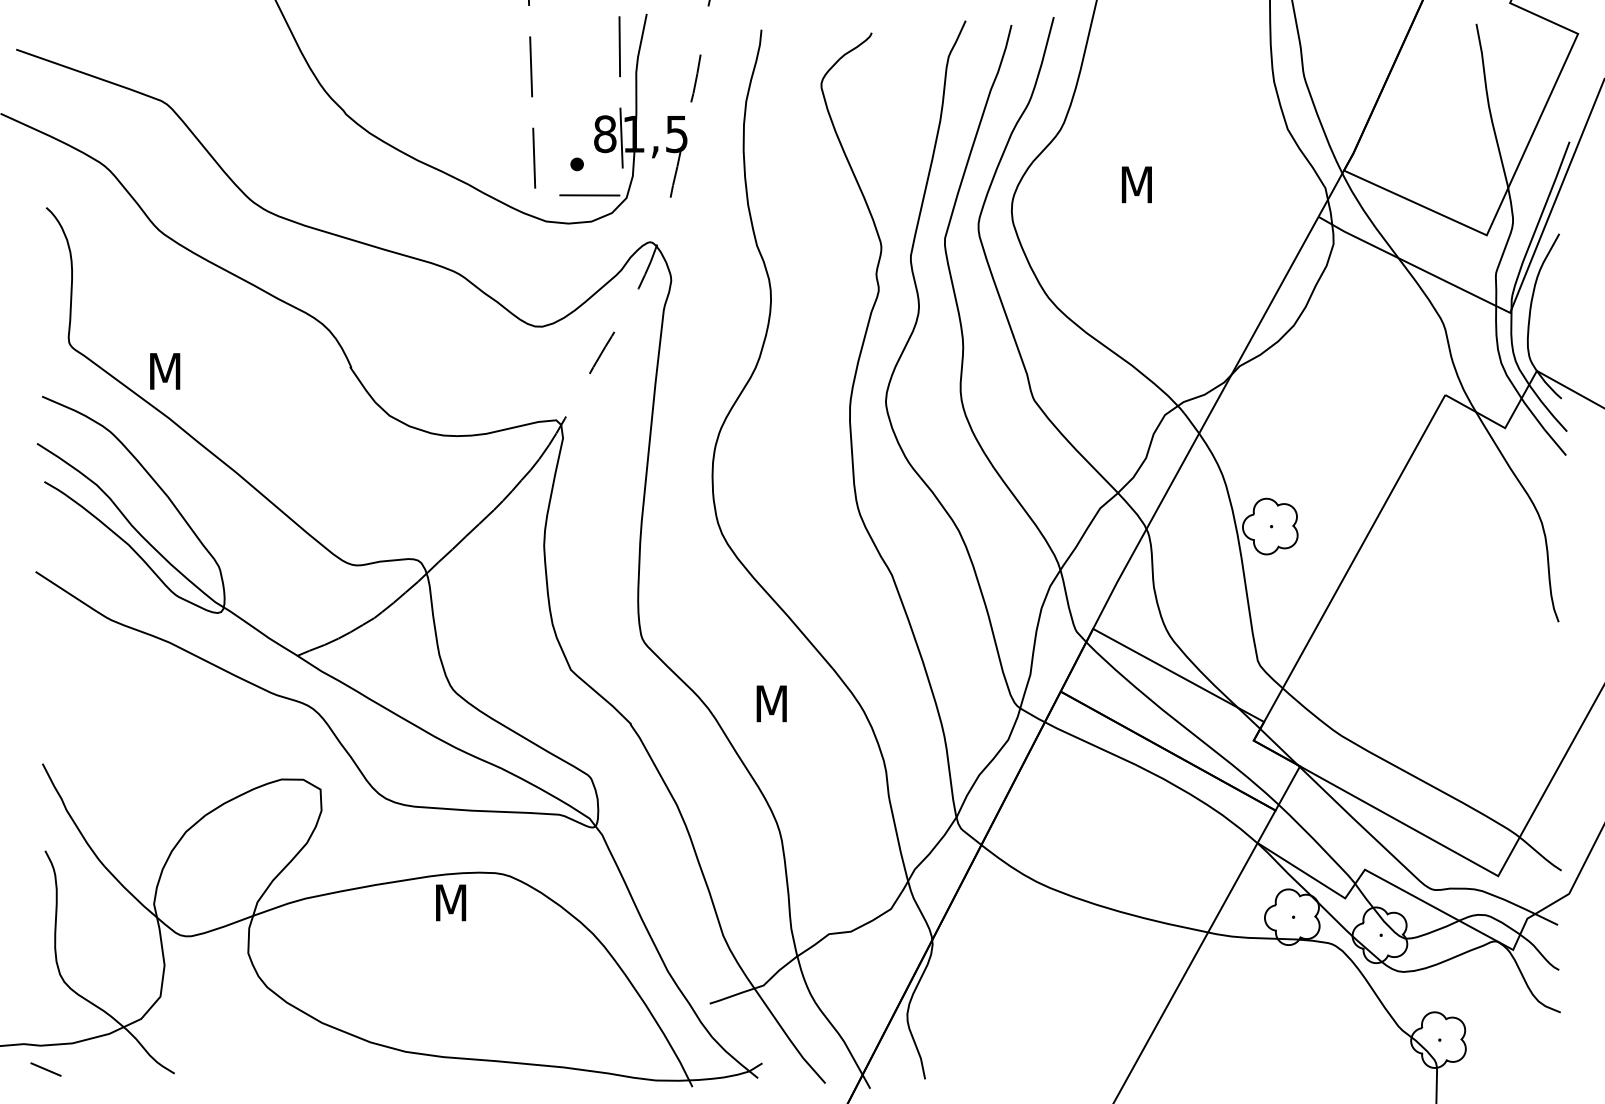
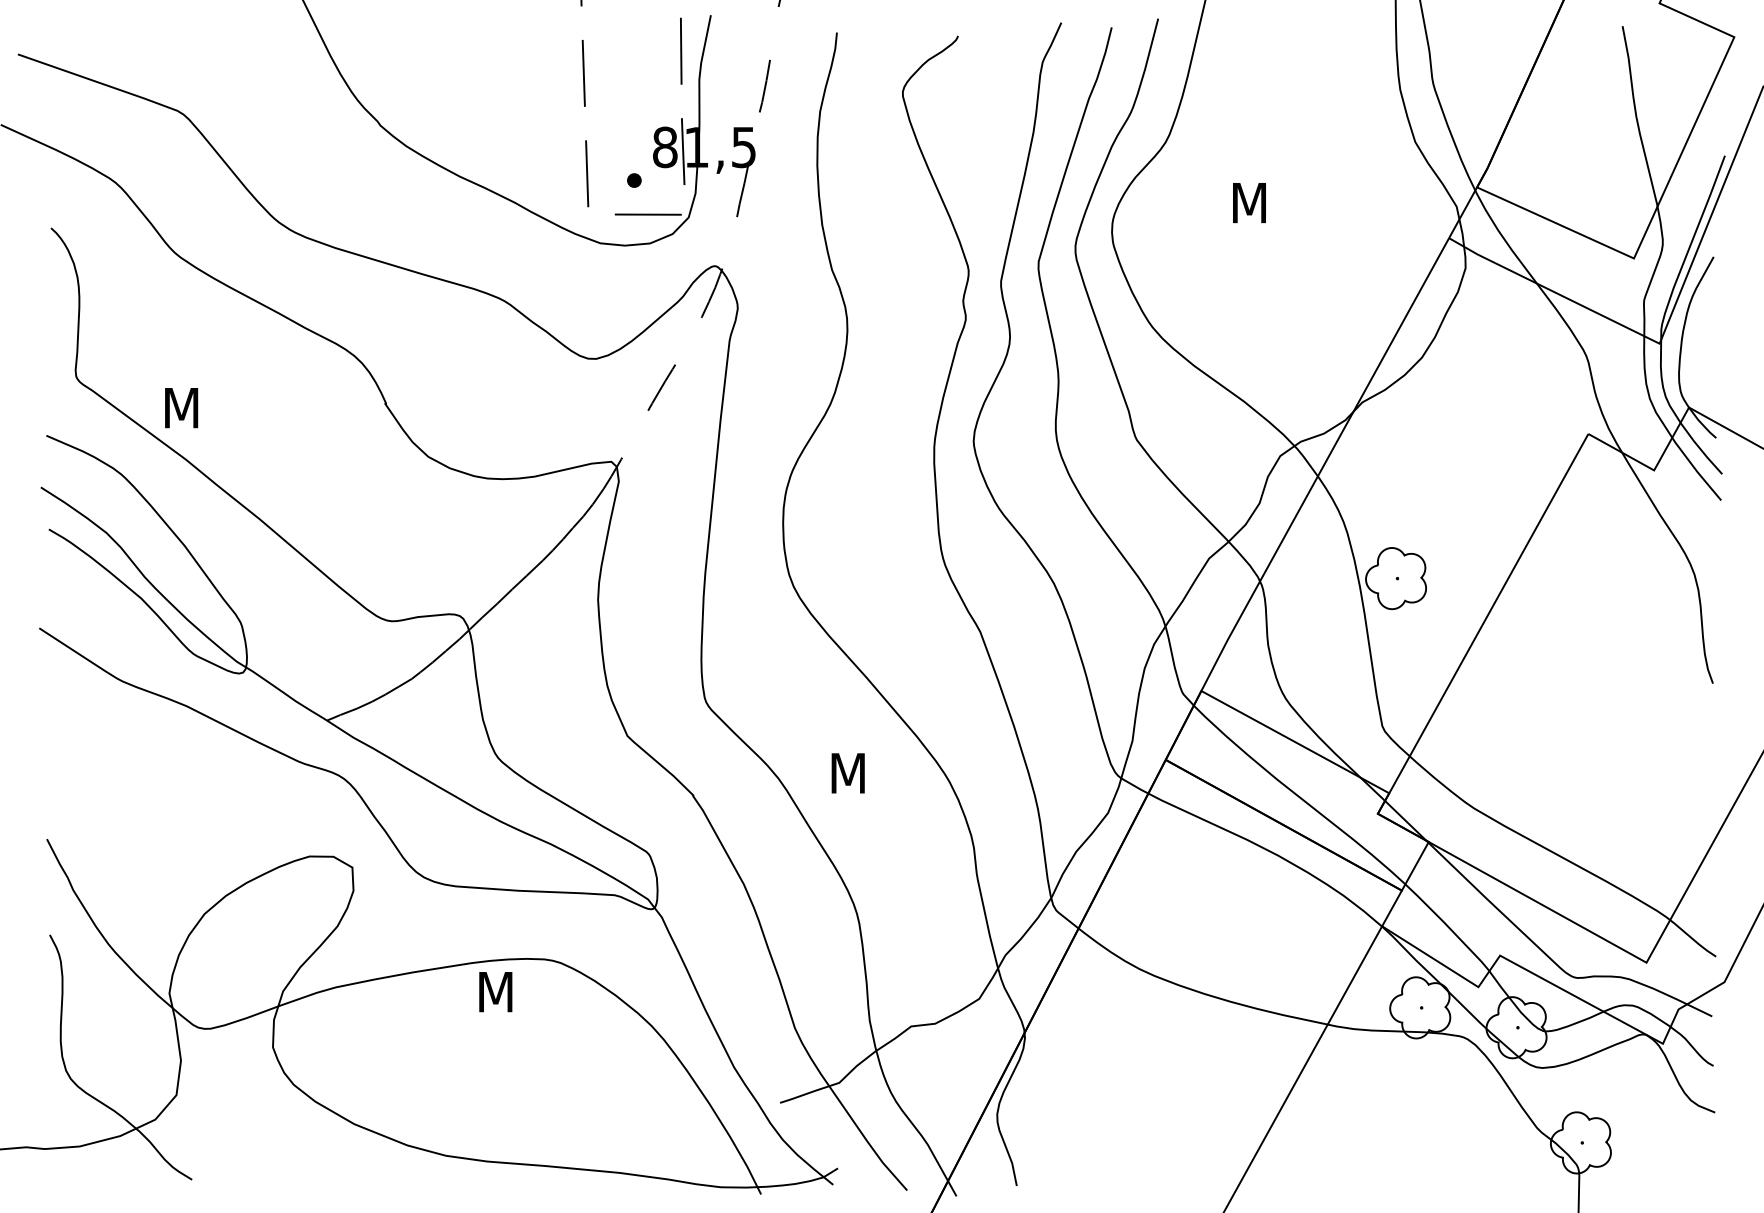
line: (45, 1069) -> (50, 1175), removed

